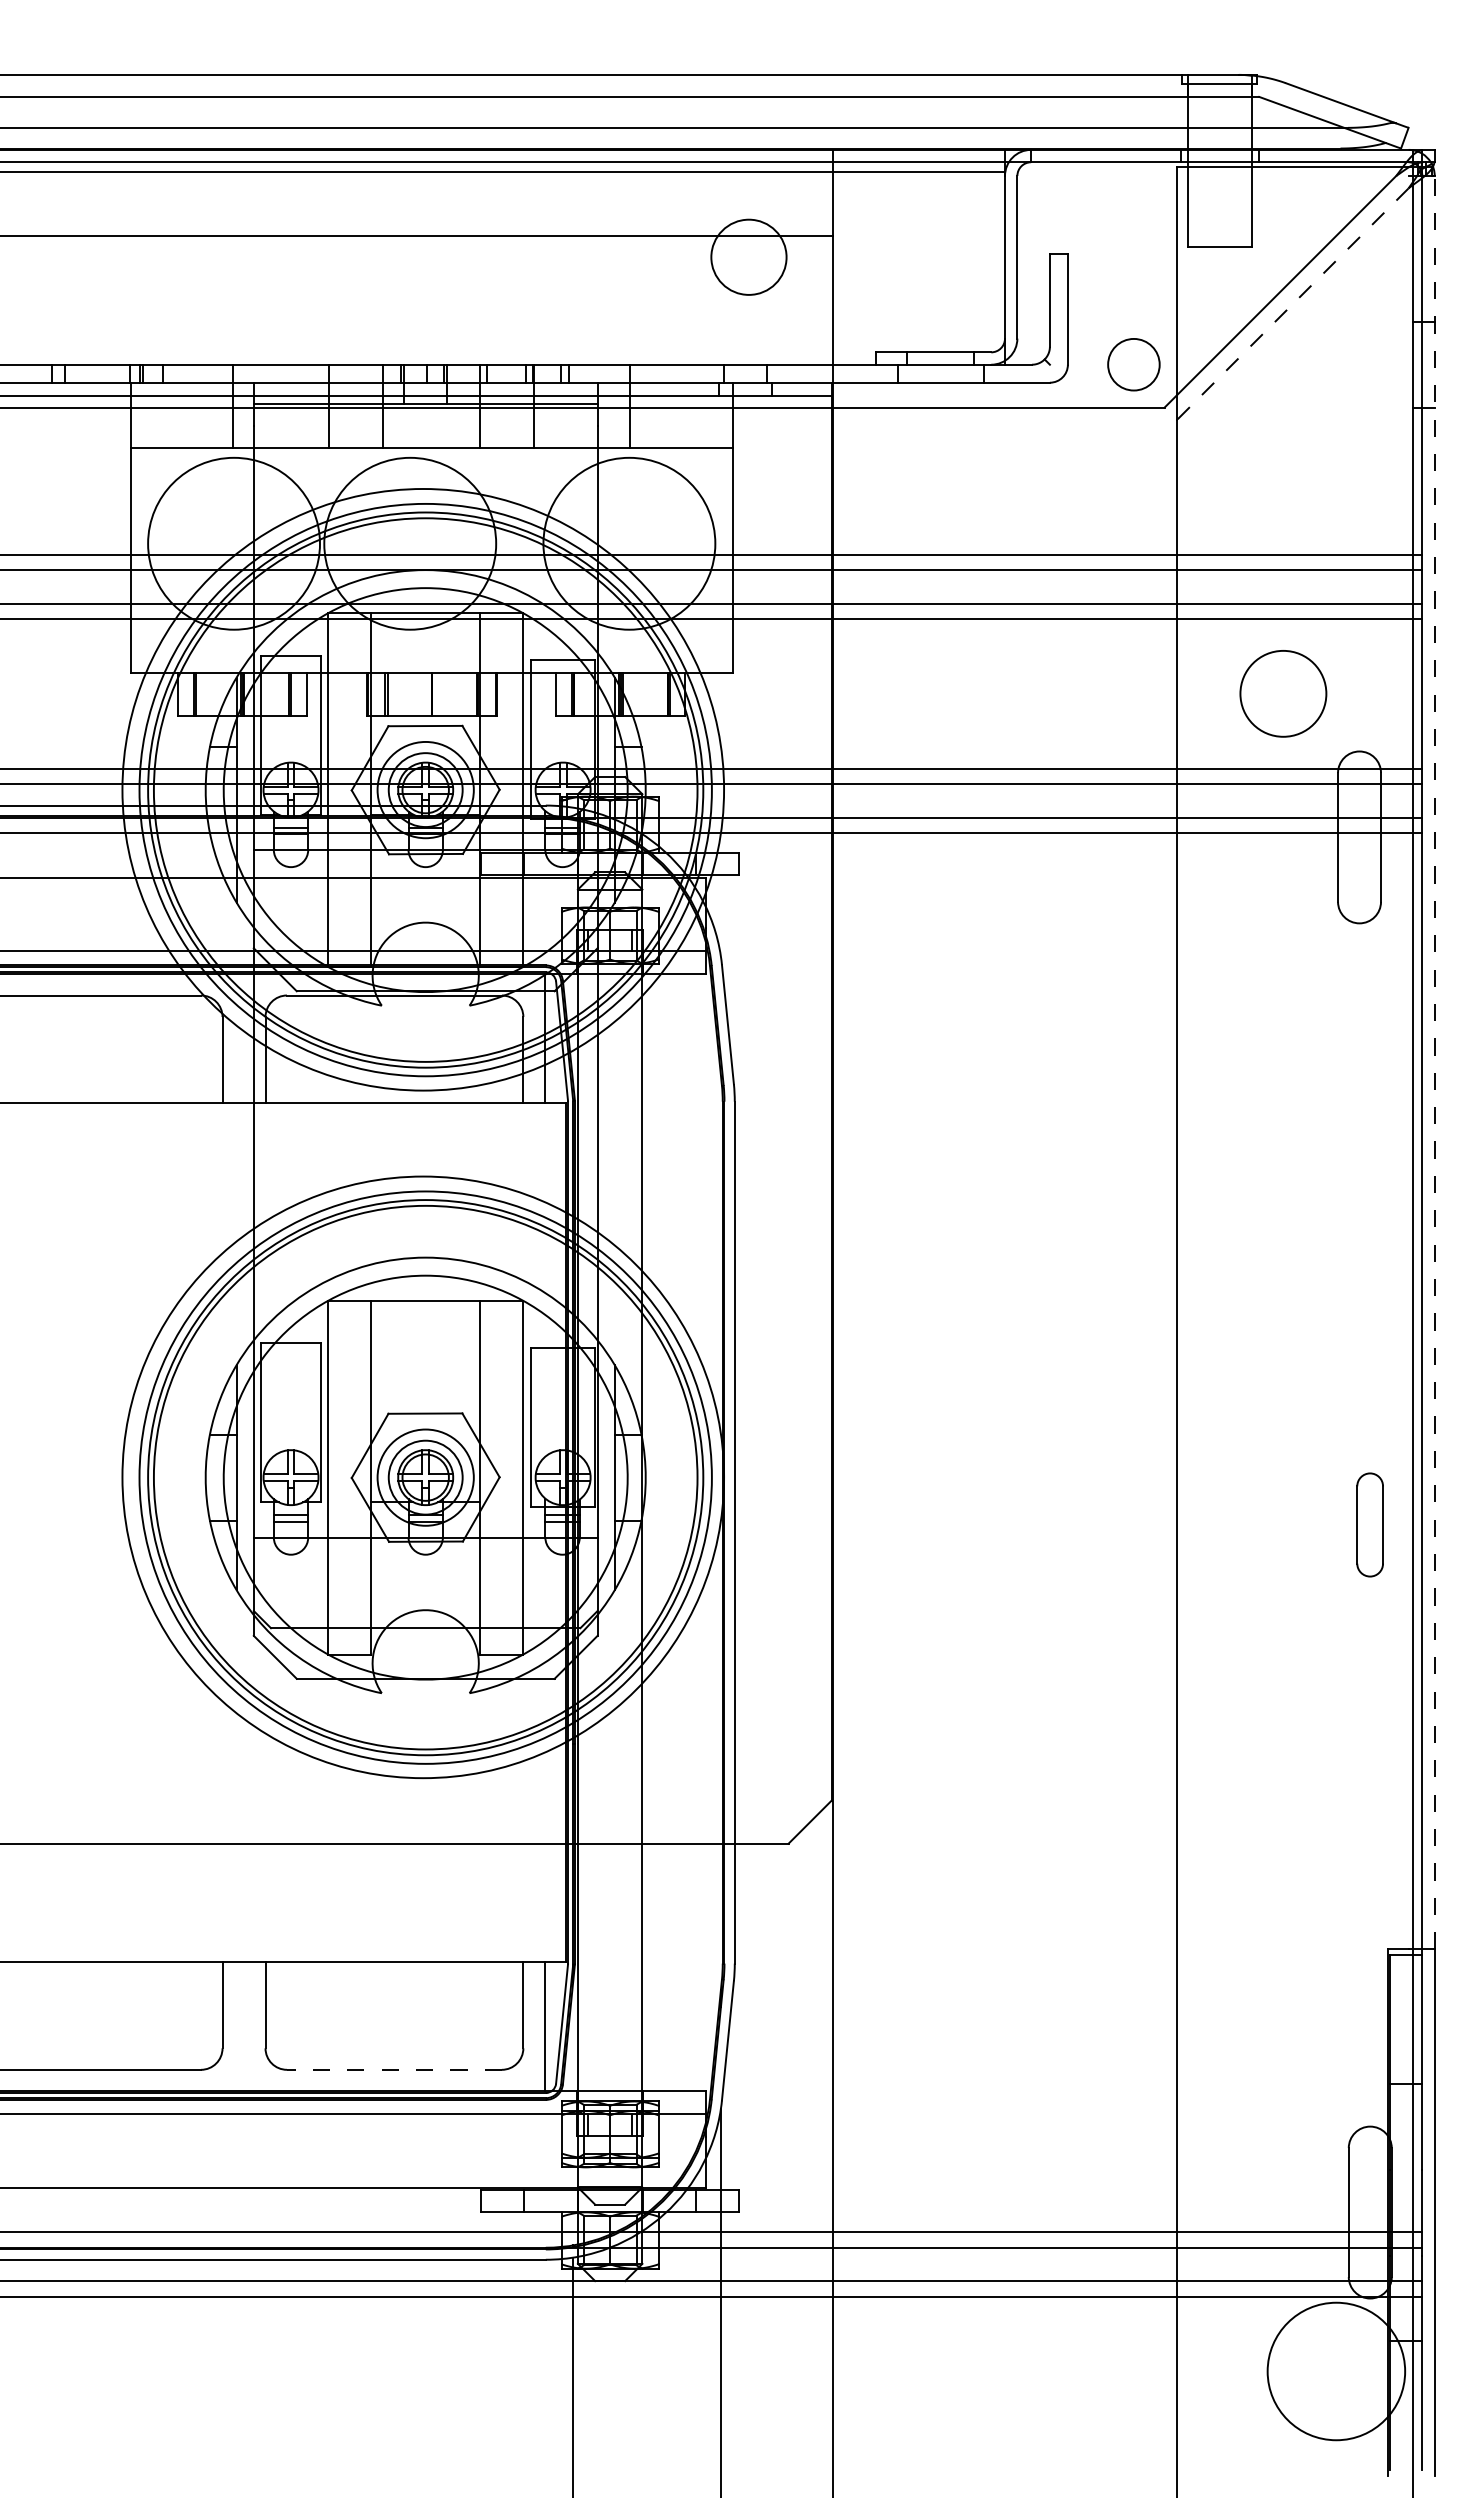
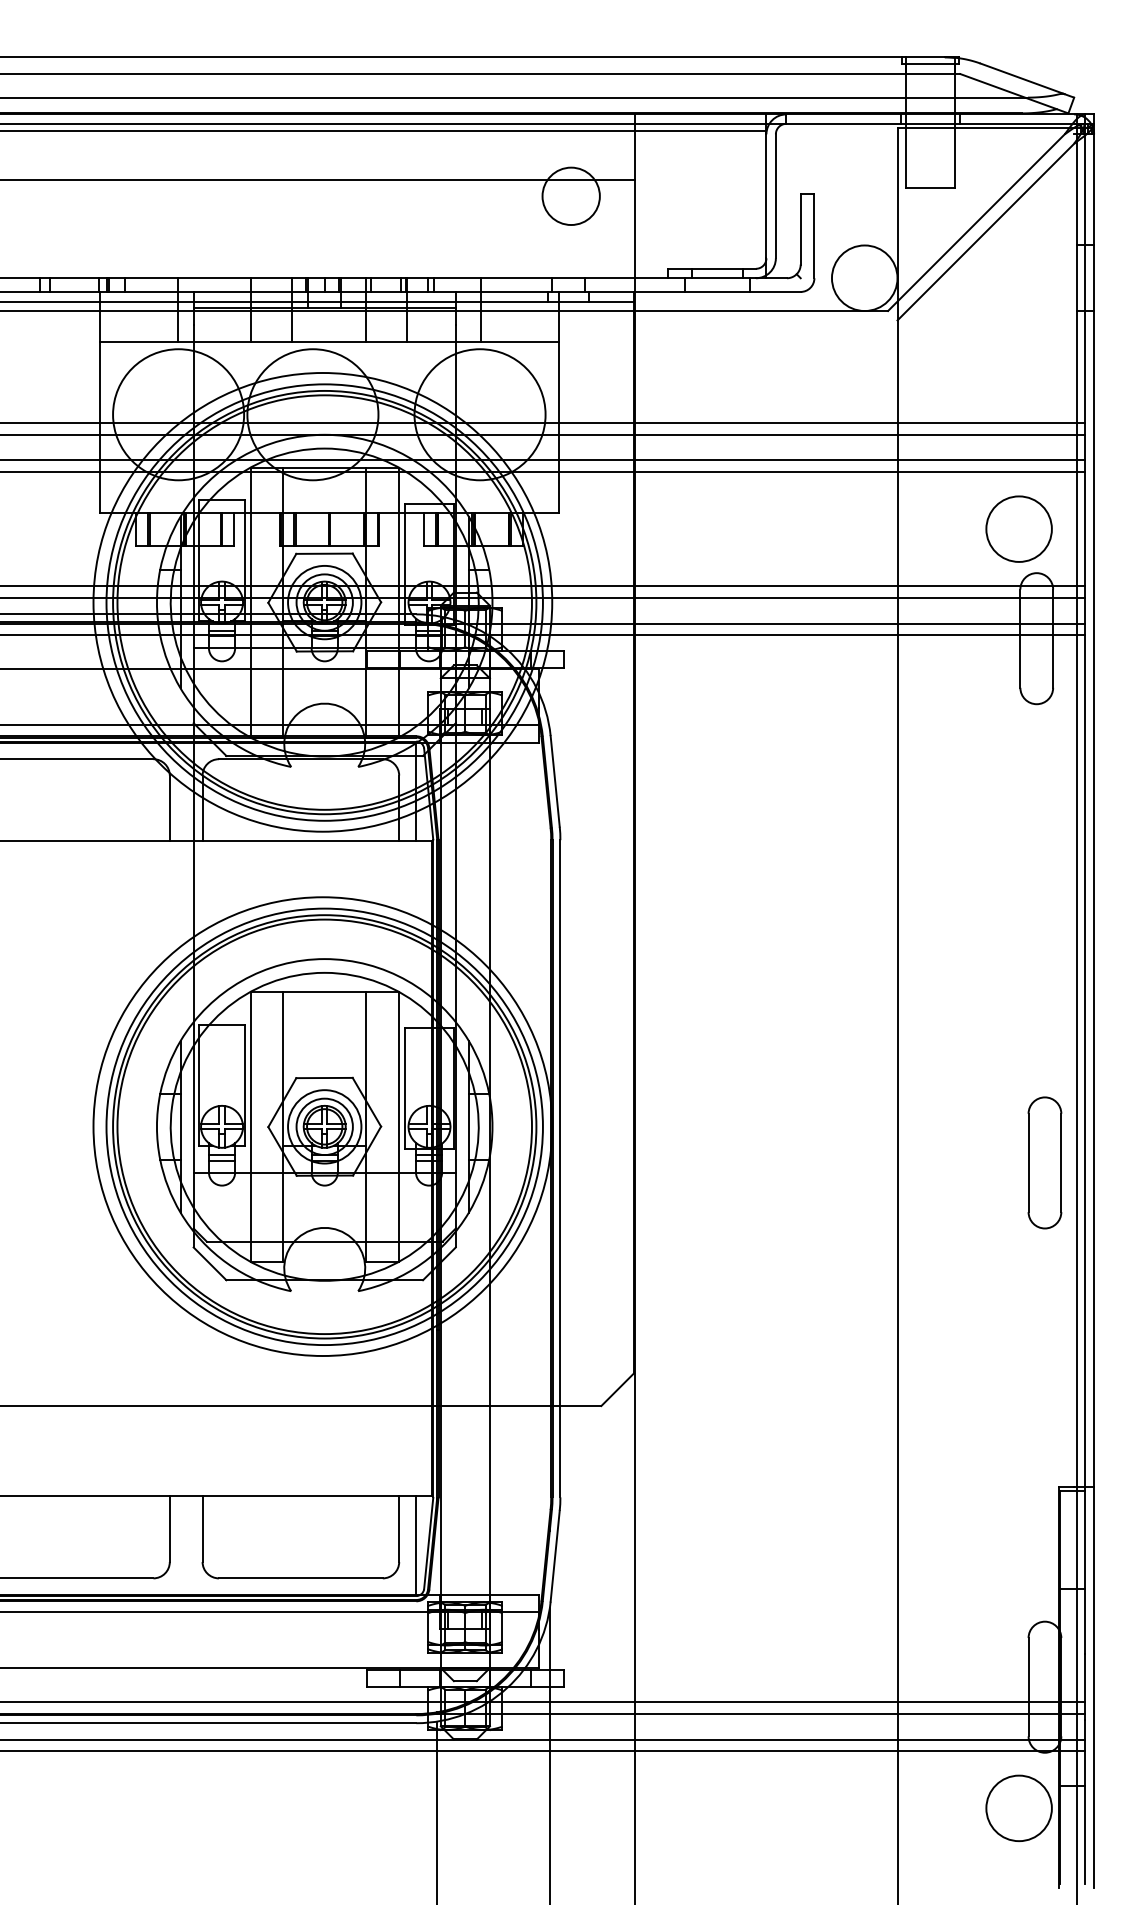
line: (1292, 304) -> (985, 232), dashed -> solid
circle: (1133, 364) -> (864, 278), size x1.67
circle: (1283, 693) -> (1019, 528), moved
line: (1434, 1055) -> (1093, 804), dashed -> solid
part: (1369, 1524) -> (1044, 1162), size x1.67
line: (393, 2069) -> (300, 1578), dashed -> solid
circle: (1336, 2371) -> (1019, 1808), size x0.62

